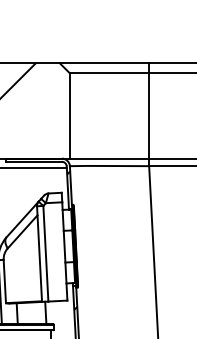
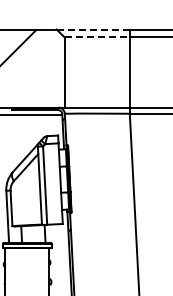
line: (103, 63) -> (92, 29), solid -> dashed
line: (109, 73) -> (97, 37), solid -> dashed

